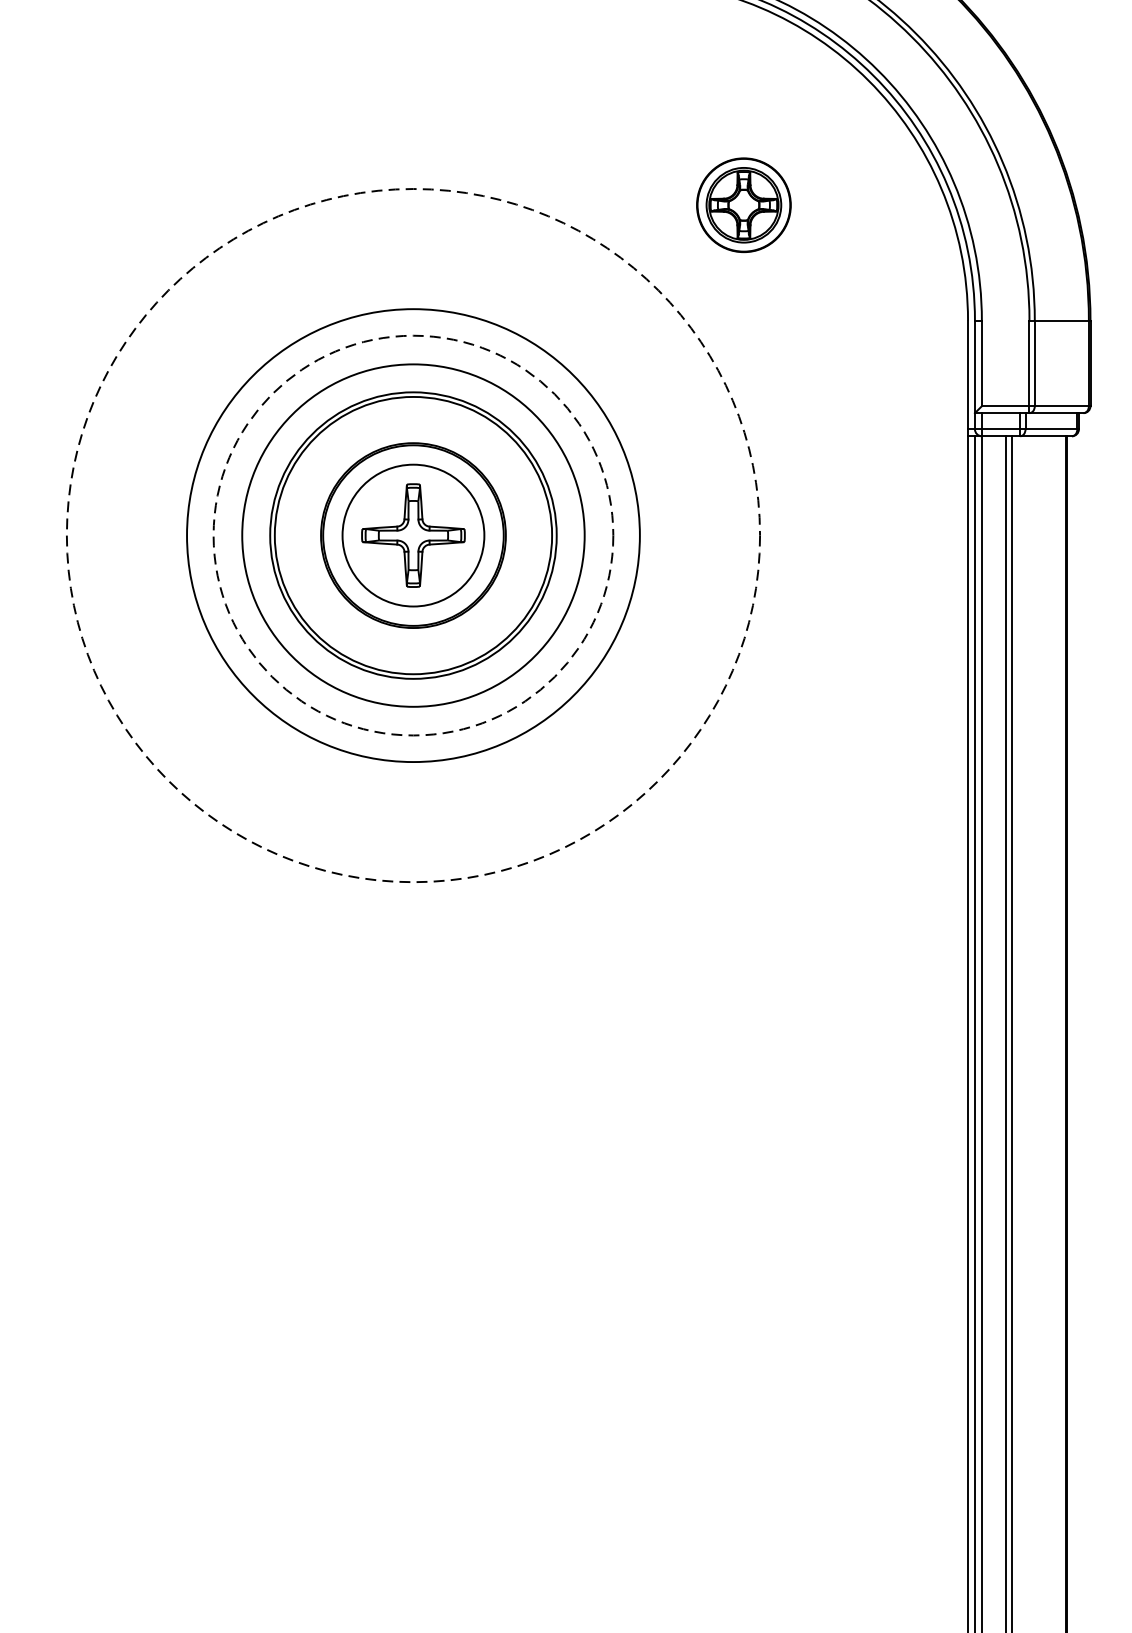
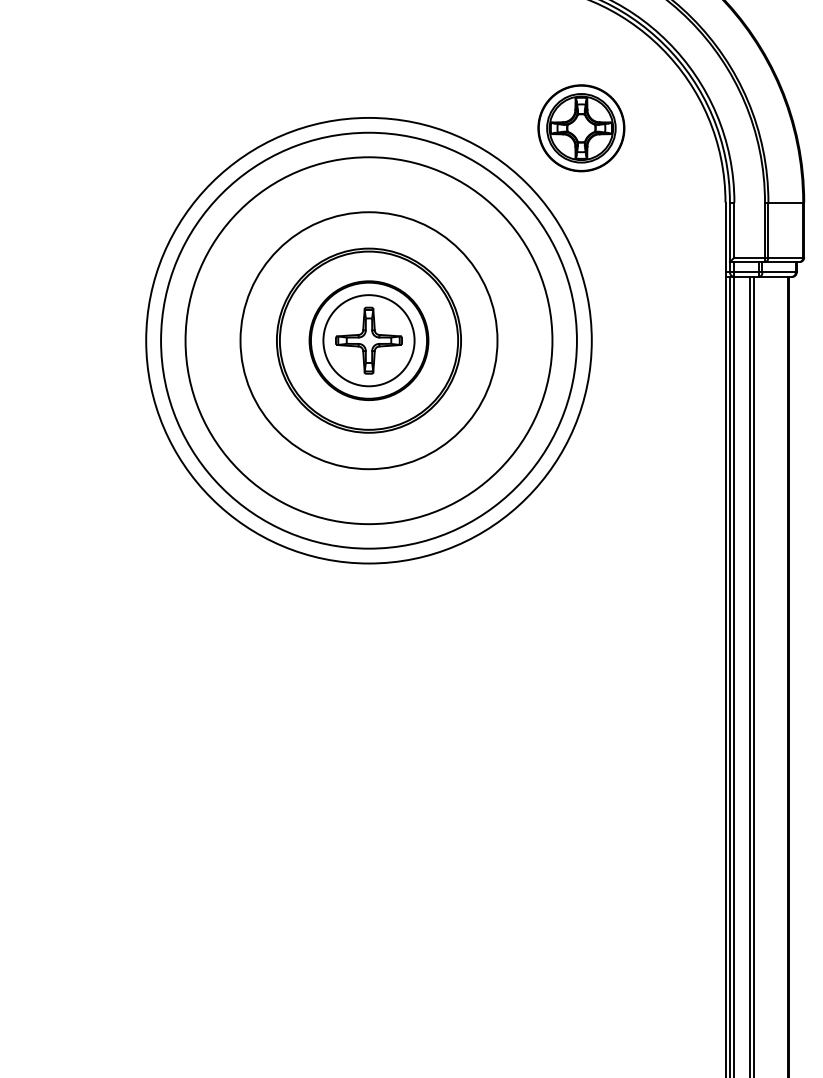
part: (744, 205) -> (581, 128), size x1.43
circle: (412, 535) -> (368, 340), dashed -> solid
circle: (412, 535) -> (368, 340), dashed -> solid
circle: (412, 535) -> (368, 340), size x1.43
circle: (412, 535) -> (368, 340), size x1.67

